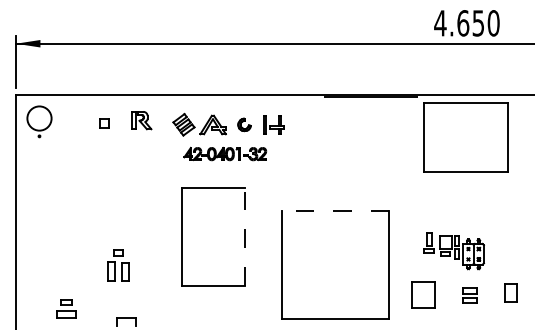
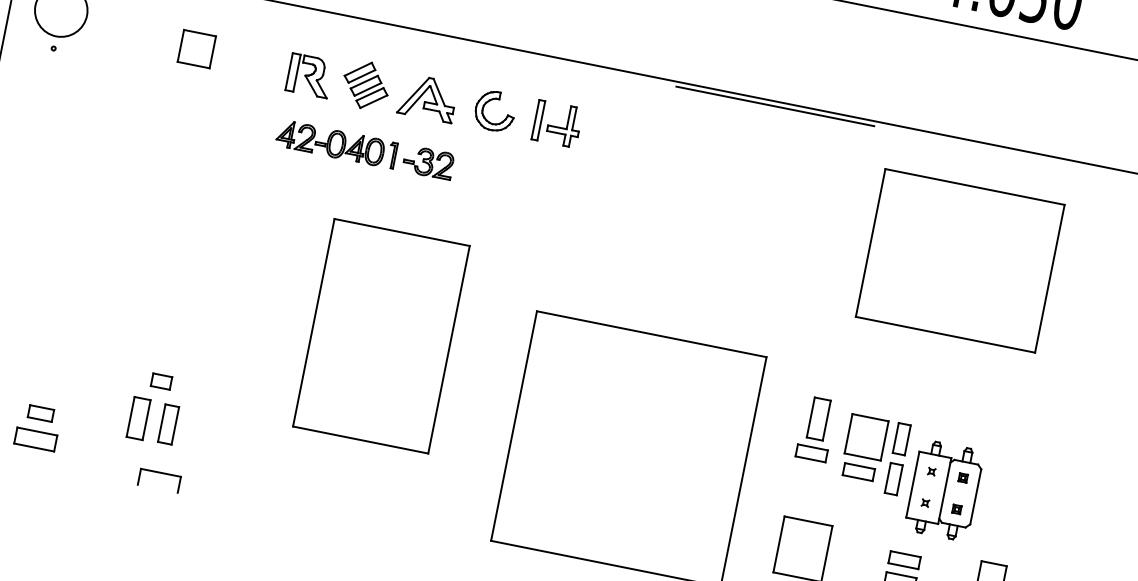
part: (141, 120) -> (309, 75), moved
part: (104, 123) -> (197, 48), size x1.67
part: (244, 124) -> (495, 110), size x1.43
part: (465, 137) -> (958, 260), moved
part: (225, 153) -> (365, 148), moved
line: (335, 211) -> (651, 334), dashed -> solid
line: (245, 236) -> (449, 349), dashed -> solid
part: (454, 250) -> (888, 467), size x1.43
part: (118, 265) -> (156, 408), moved

